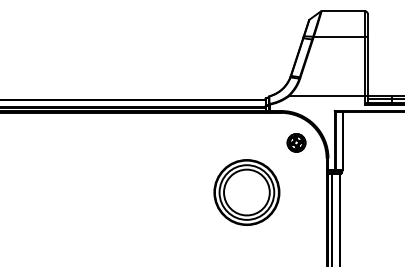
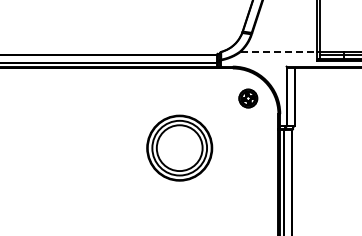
line: (327, 96) -> (279, 52), solid -> dashed
part: (246, 192) -> (179, 148), moved

